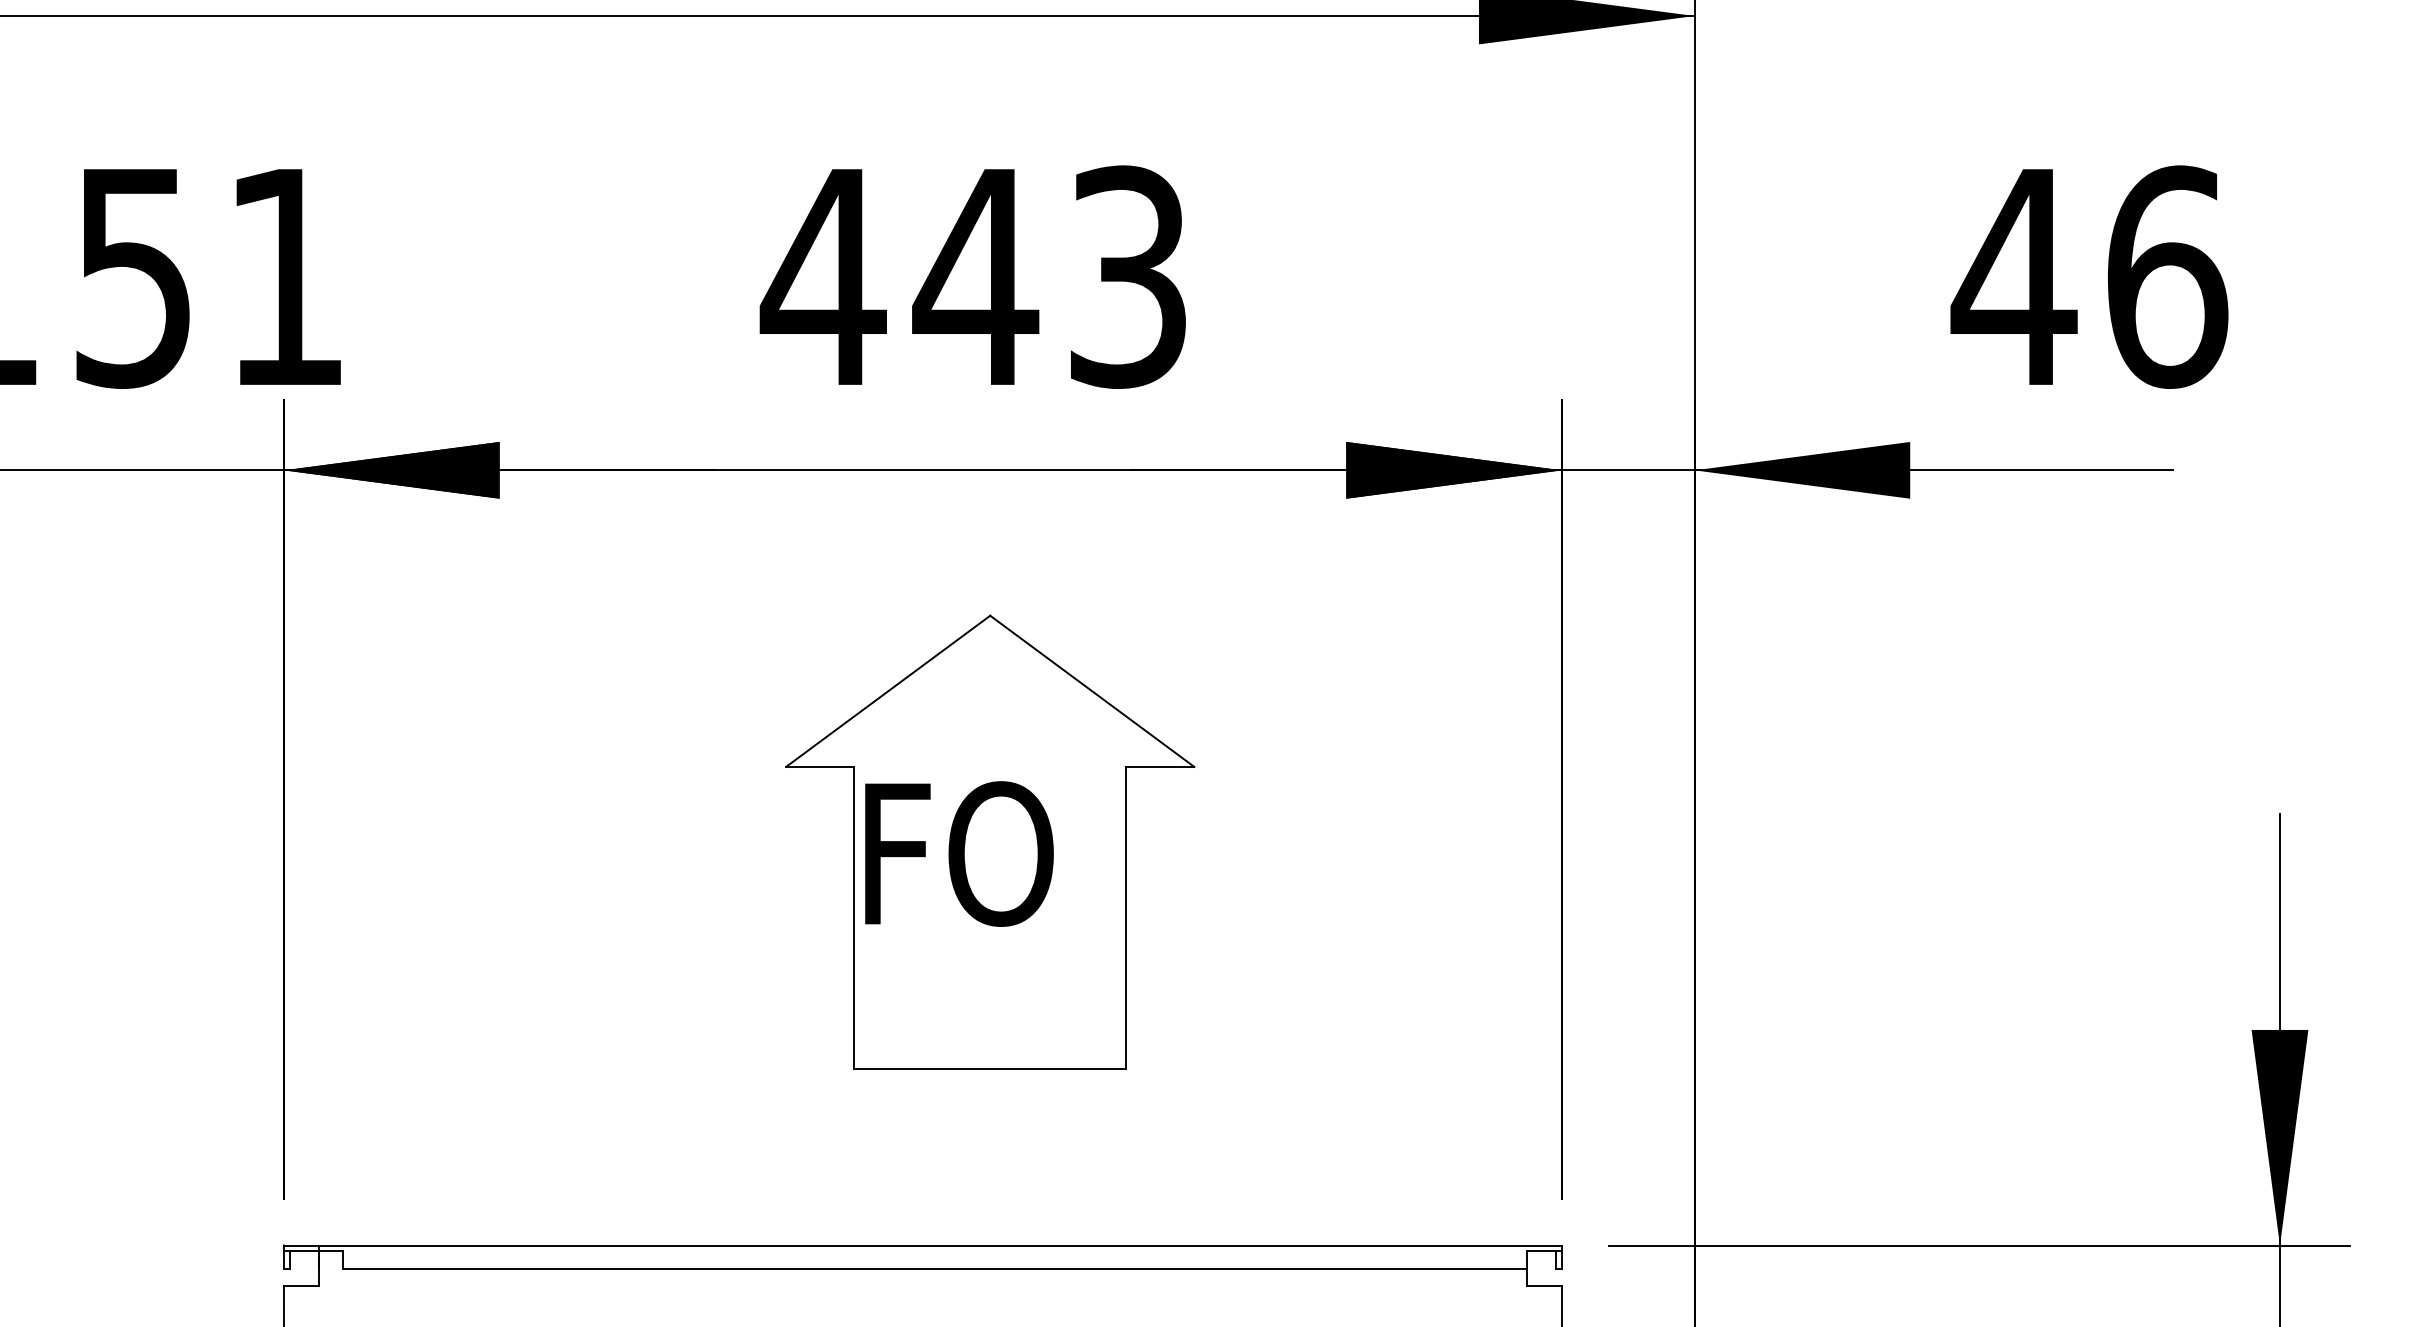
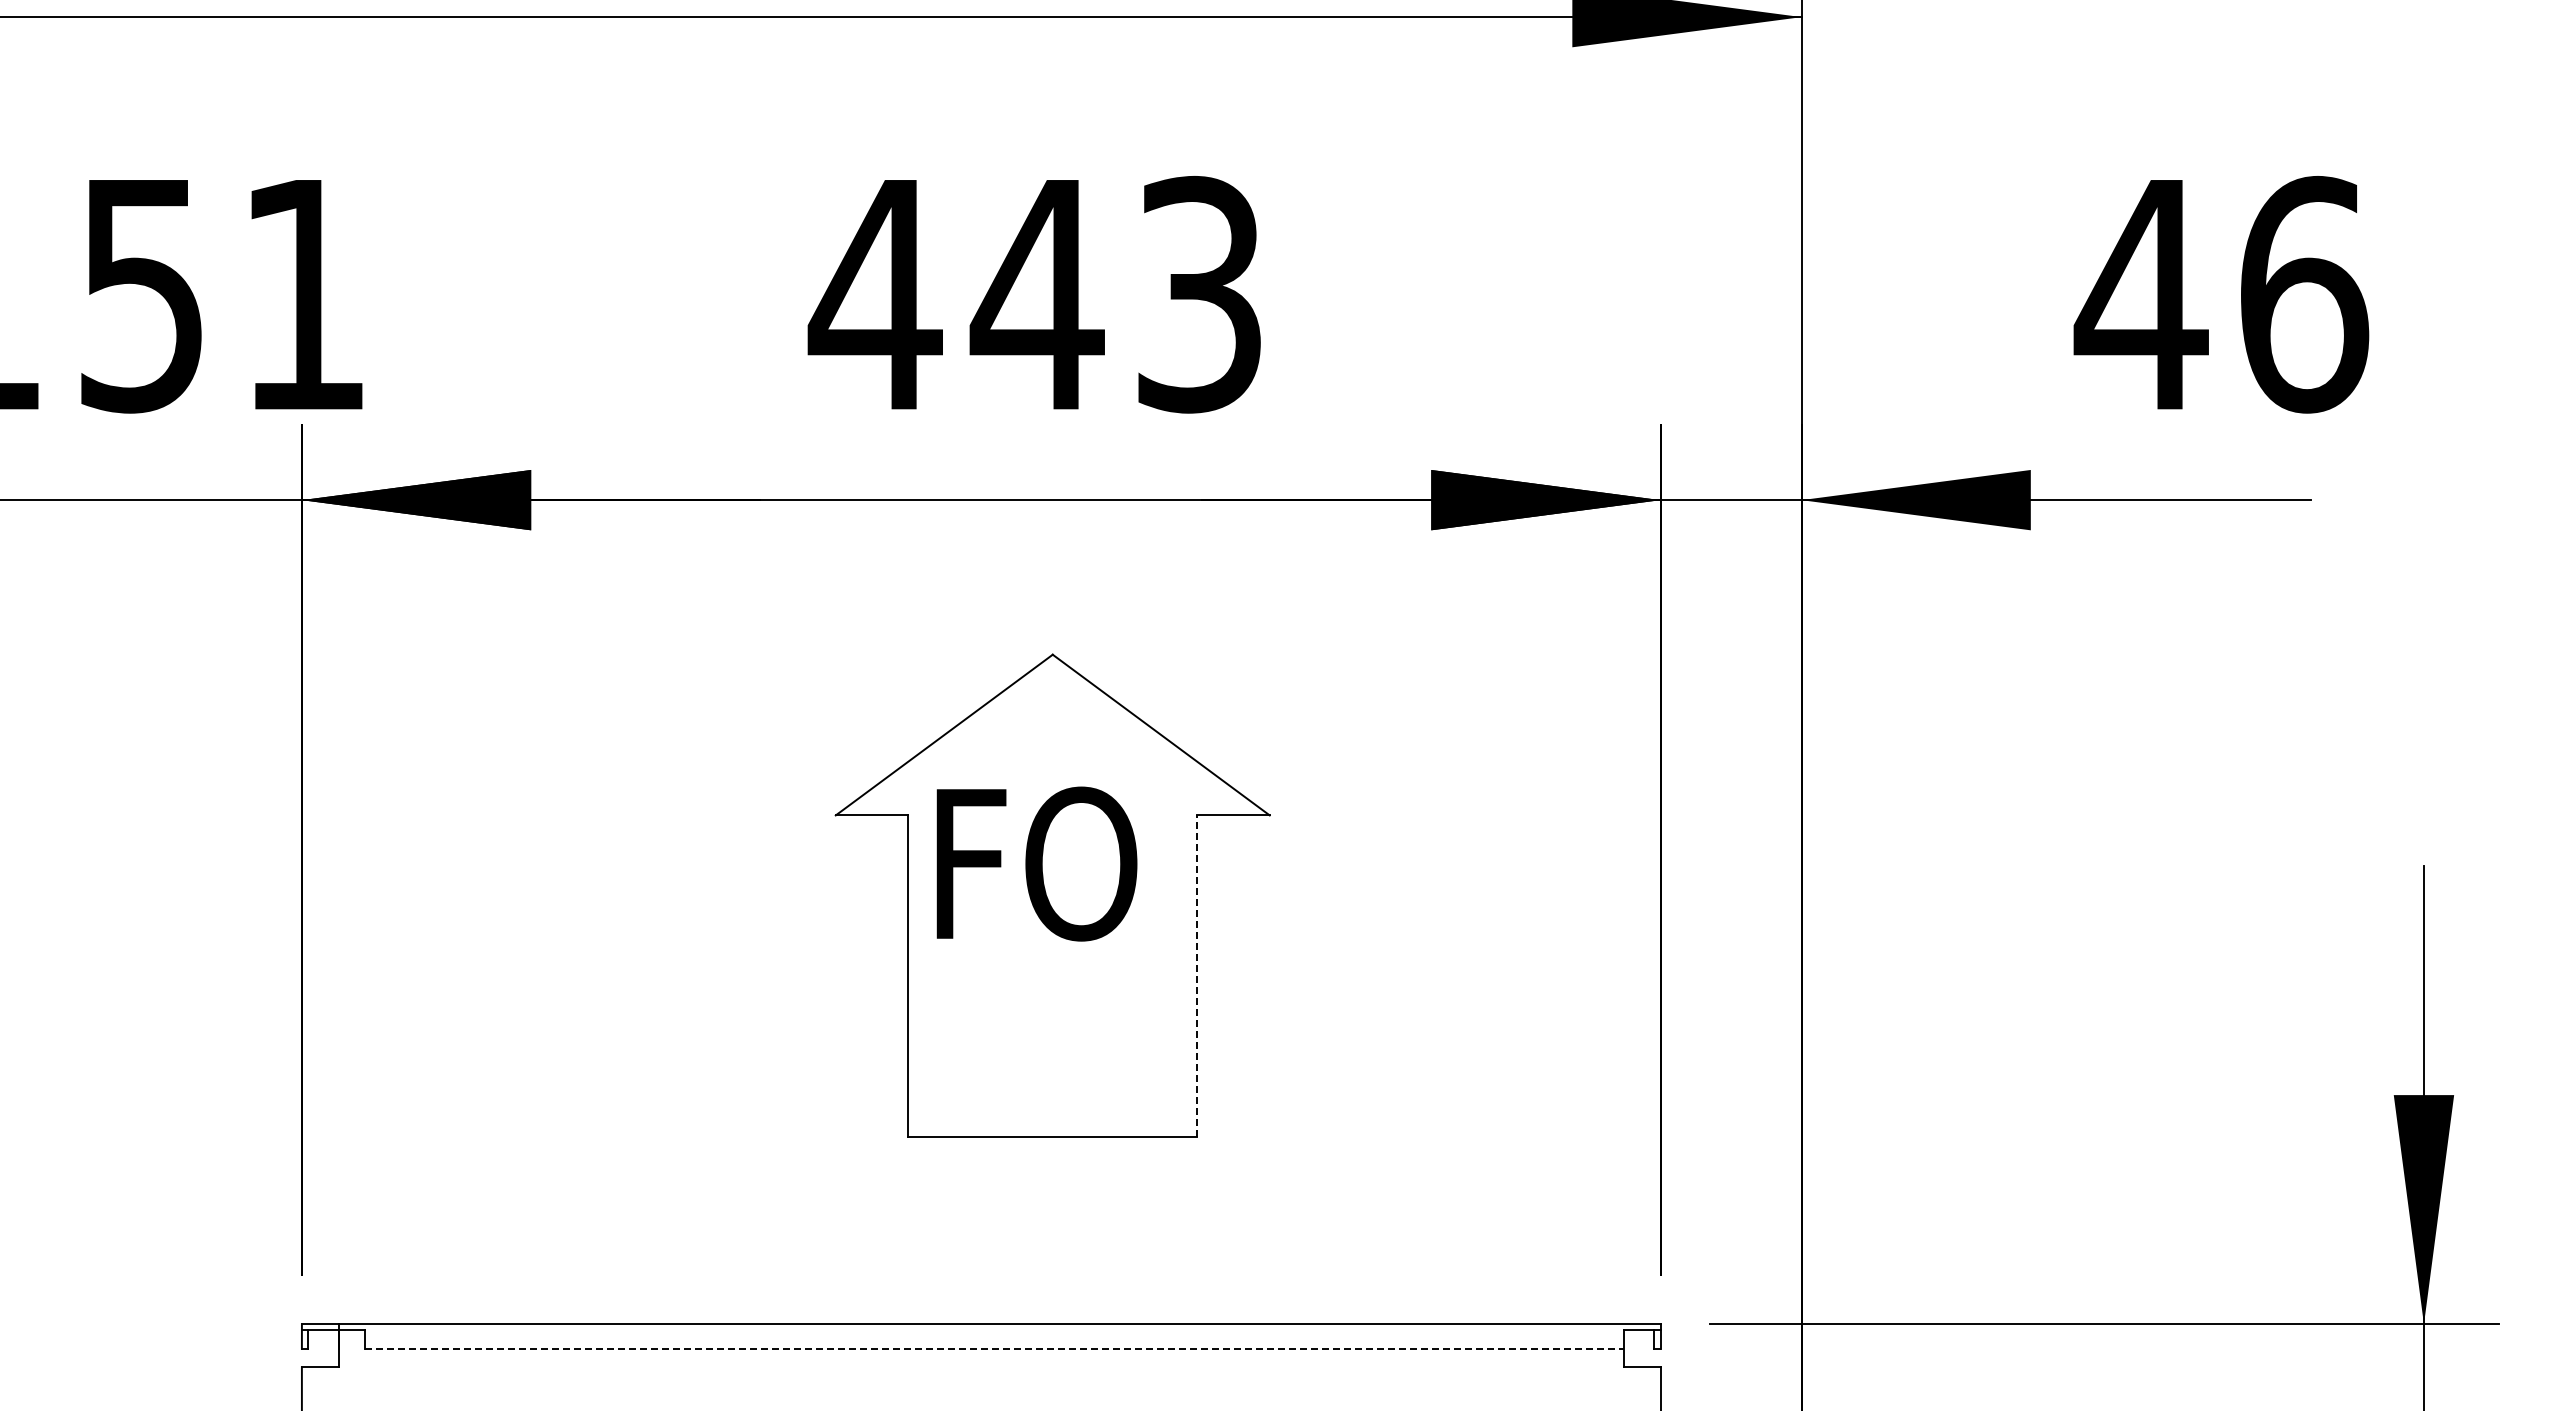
text: (958, 853) -> (1036, 863), moved
line: (1126, 918) -> (1197, 976), solid -> dashed
line: (935, 1268) -> (994, 1348), solid -> dashed

